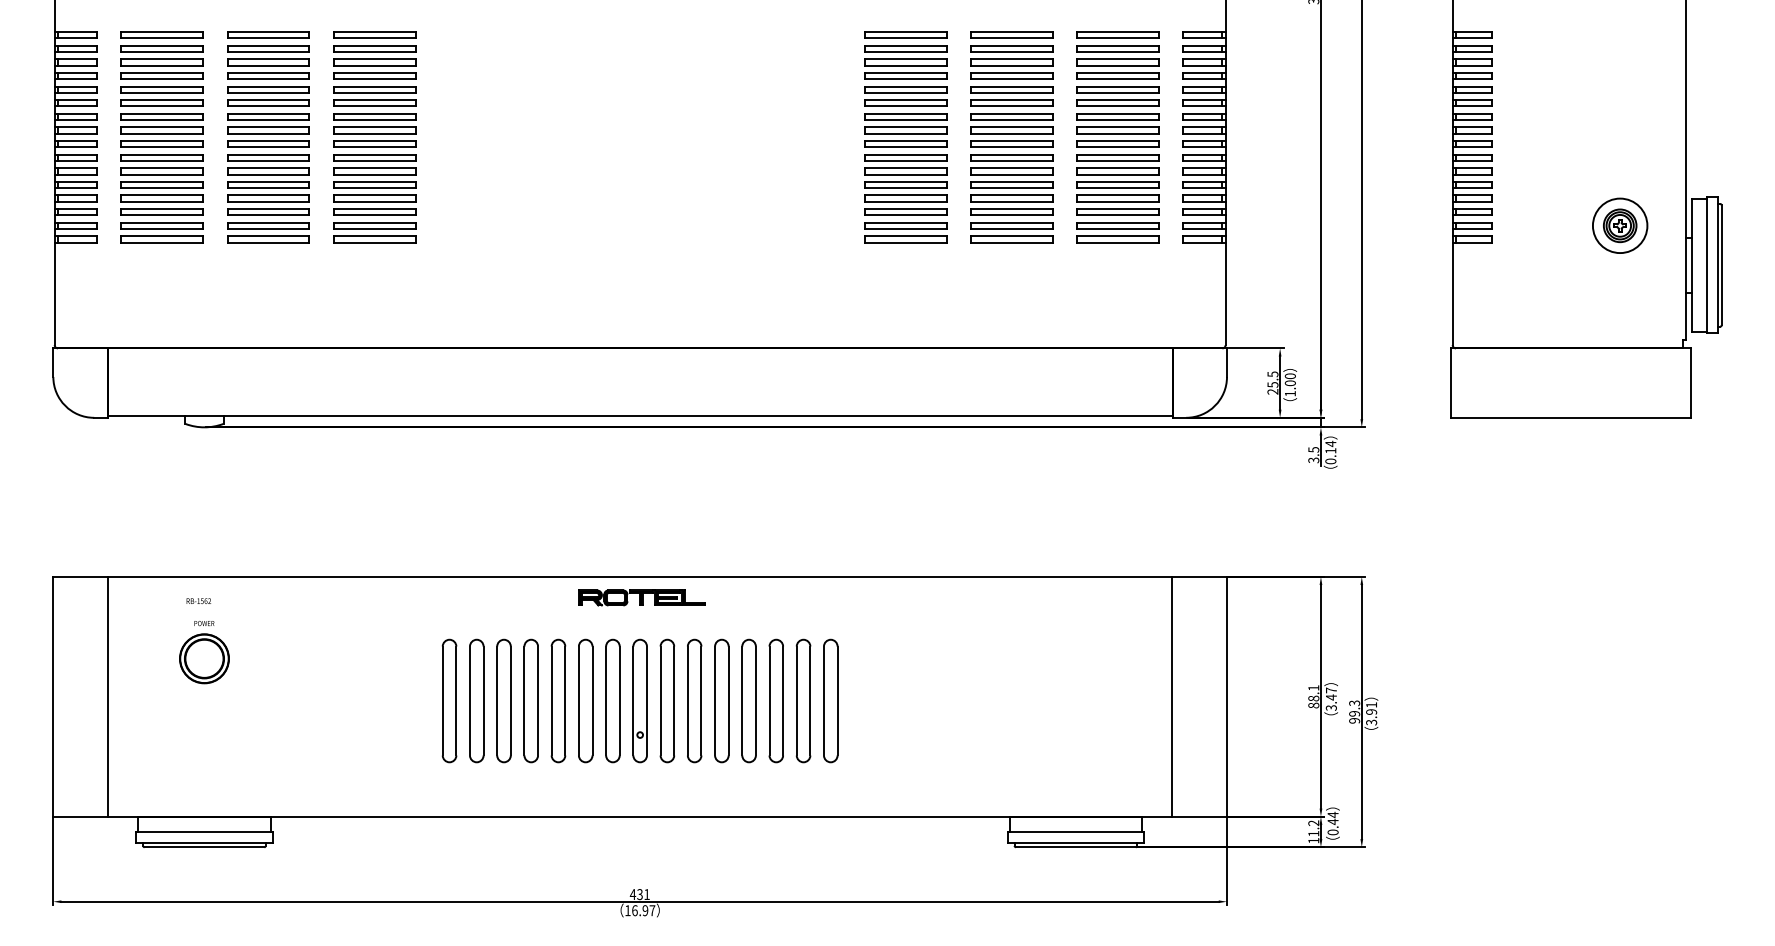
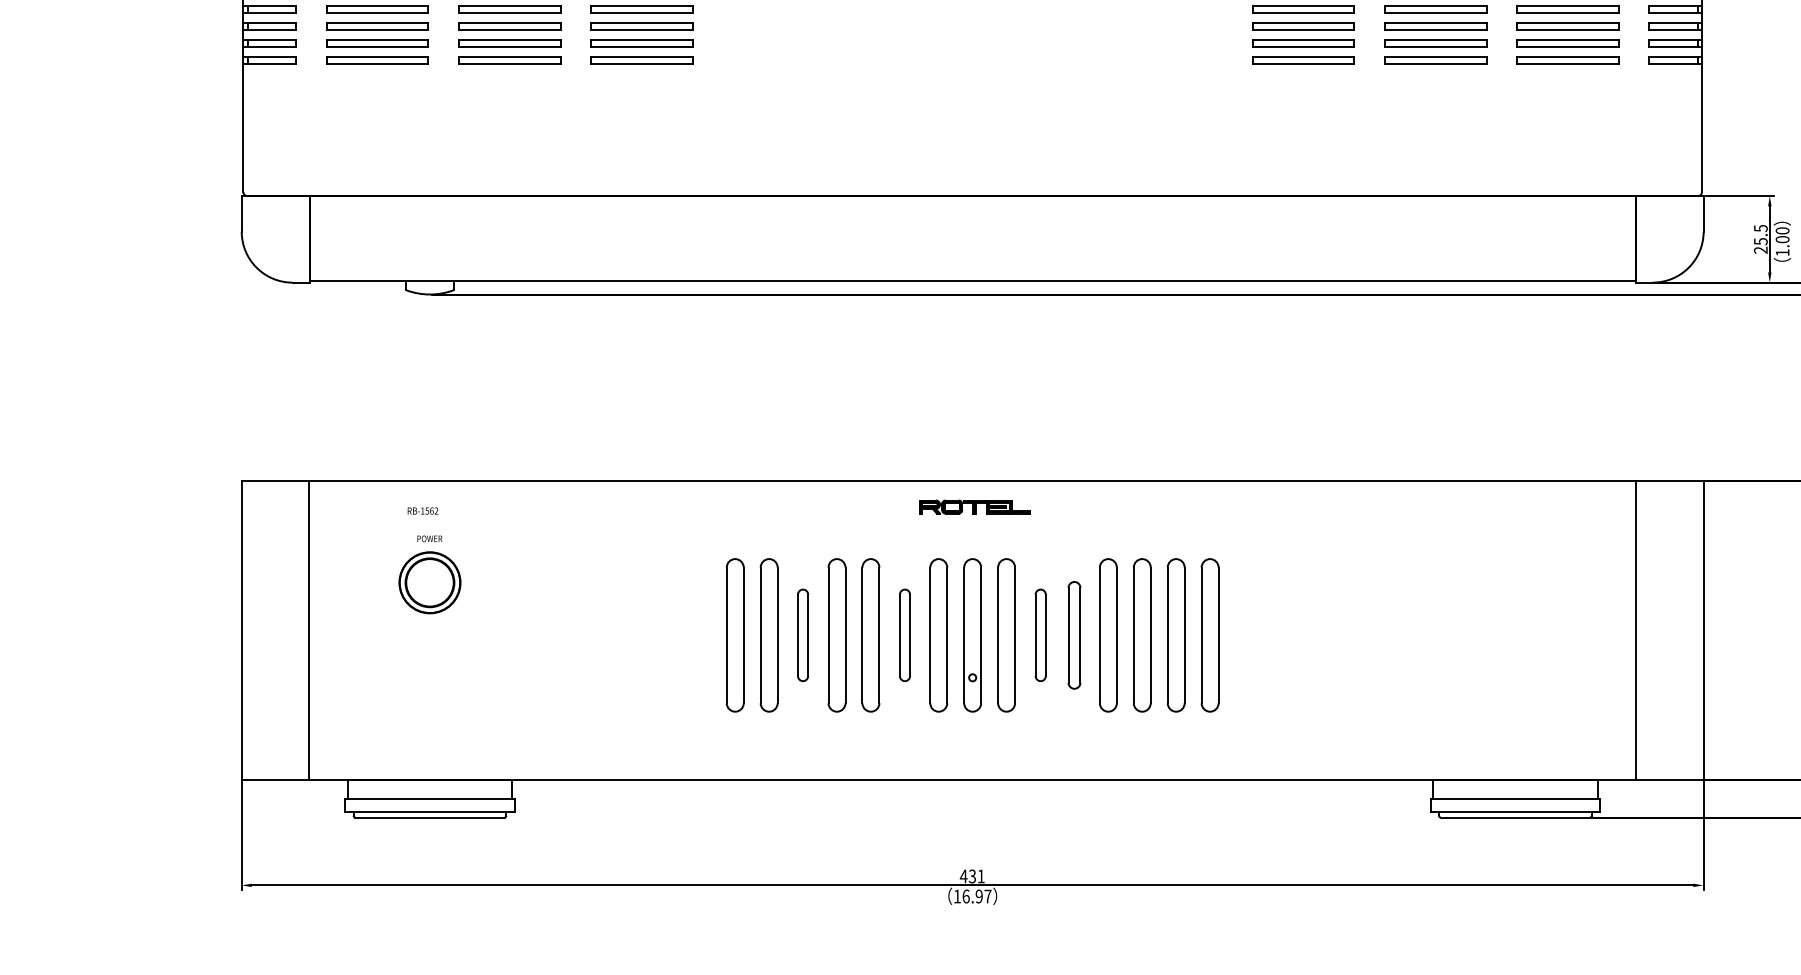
part: (641, 597) -> (974, 506), size x0.7
part: (503, 700) -> (802, 634), size x0.6
part: (585, 700) -> (904, 634), size x0.6
part: (694, 700) -> (1040, 634), size x0.6
part: (721, 700) -> (1073, 634), size x0.7

